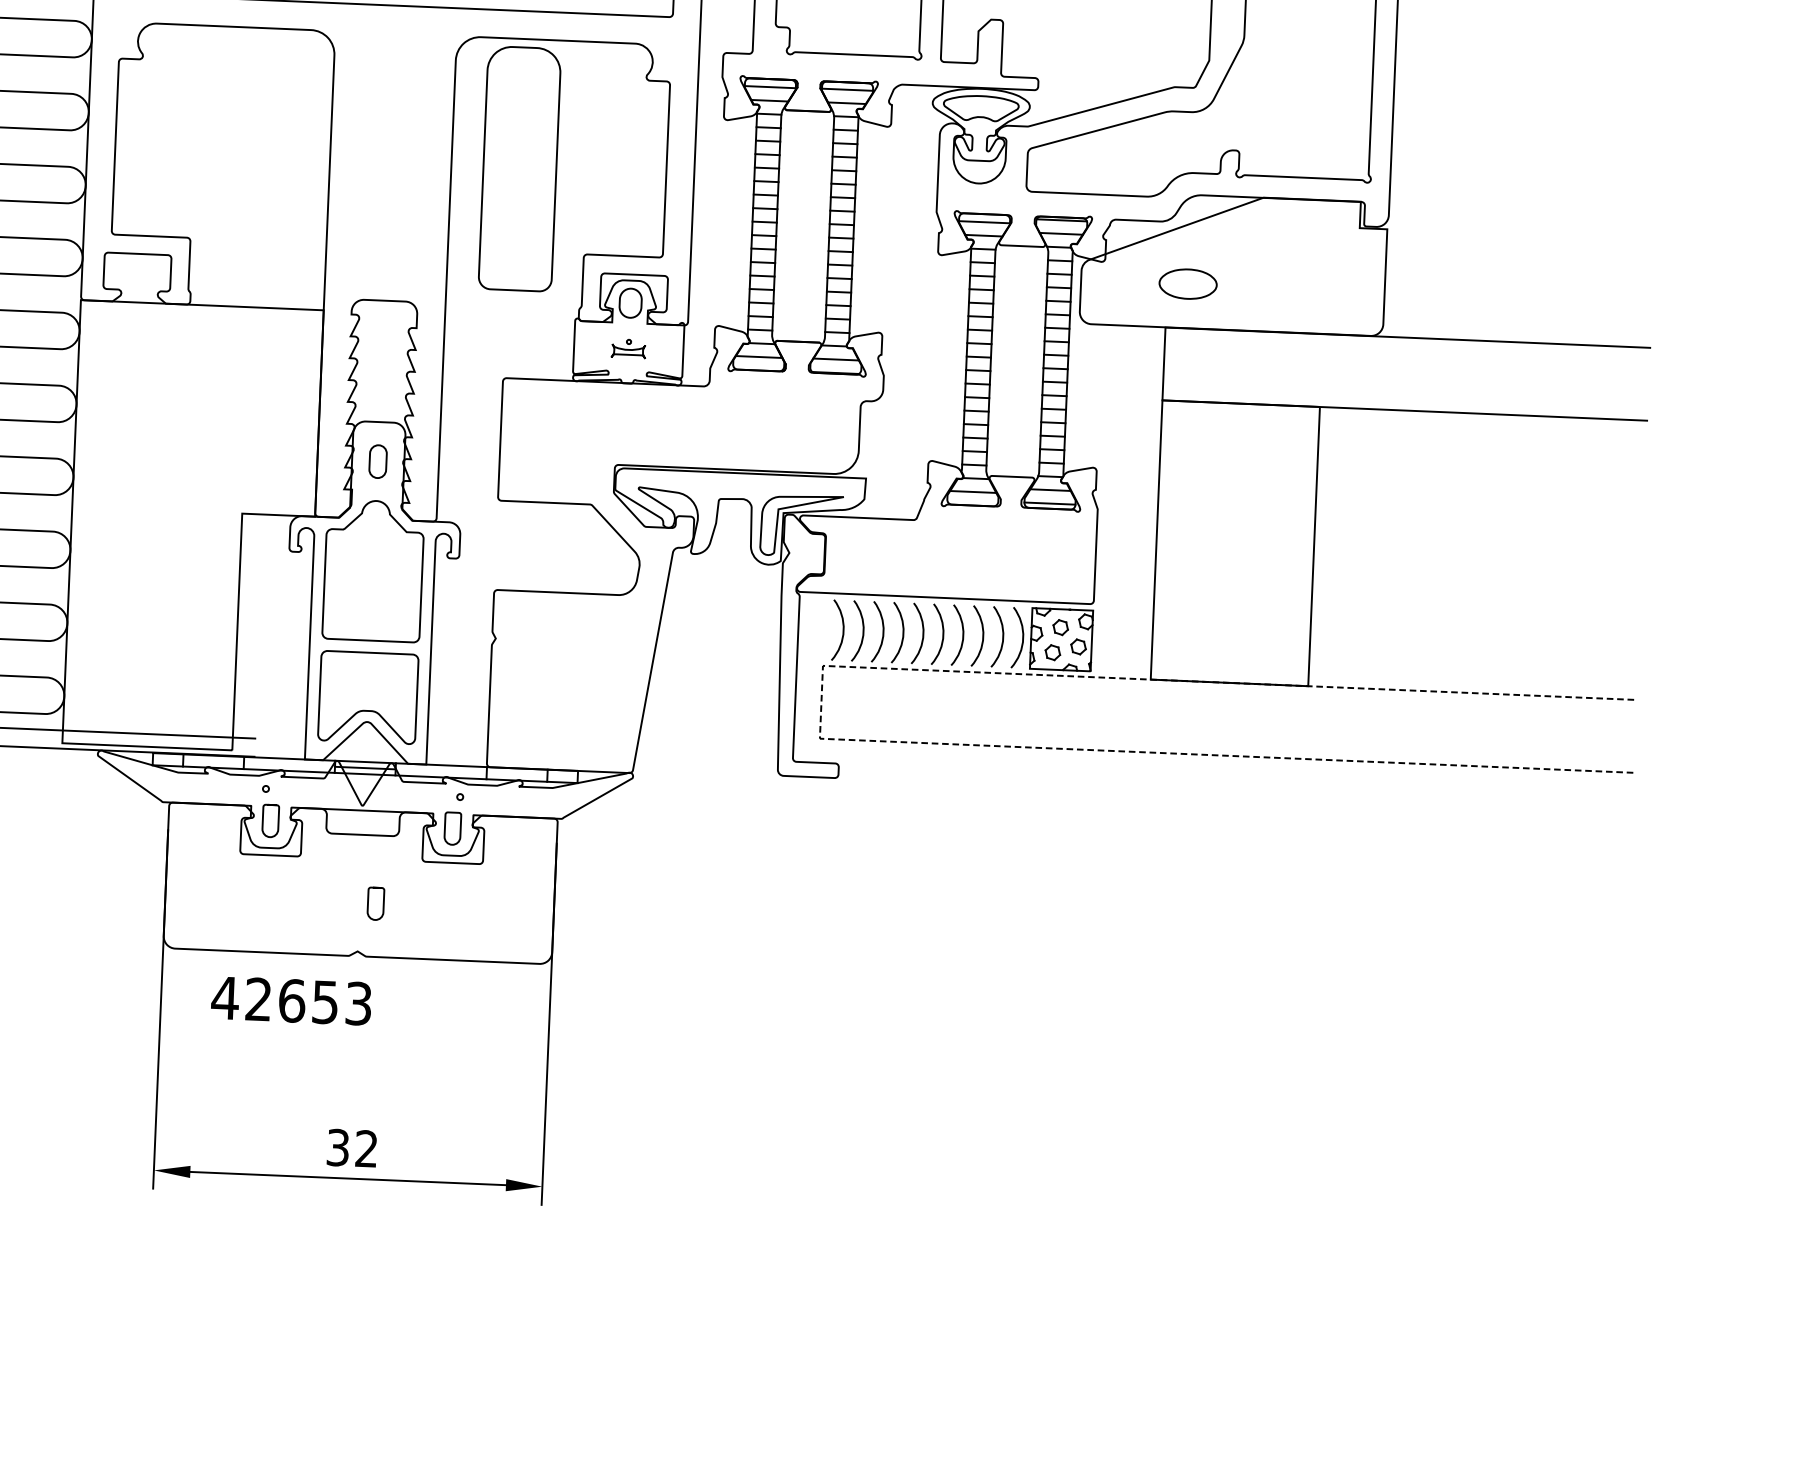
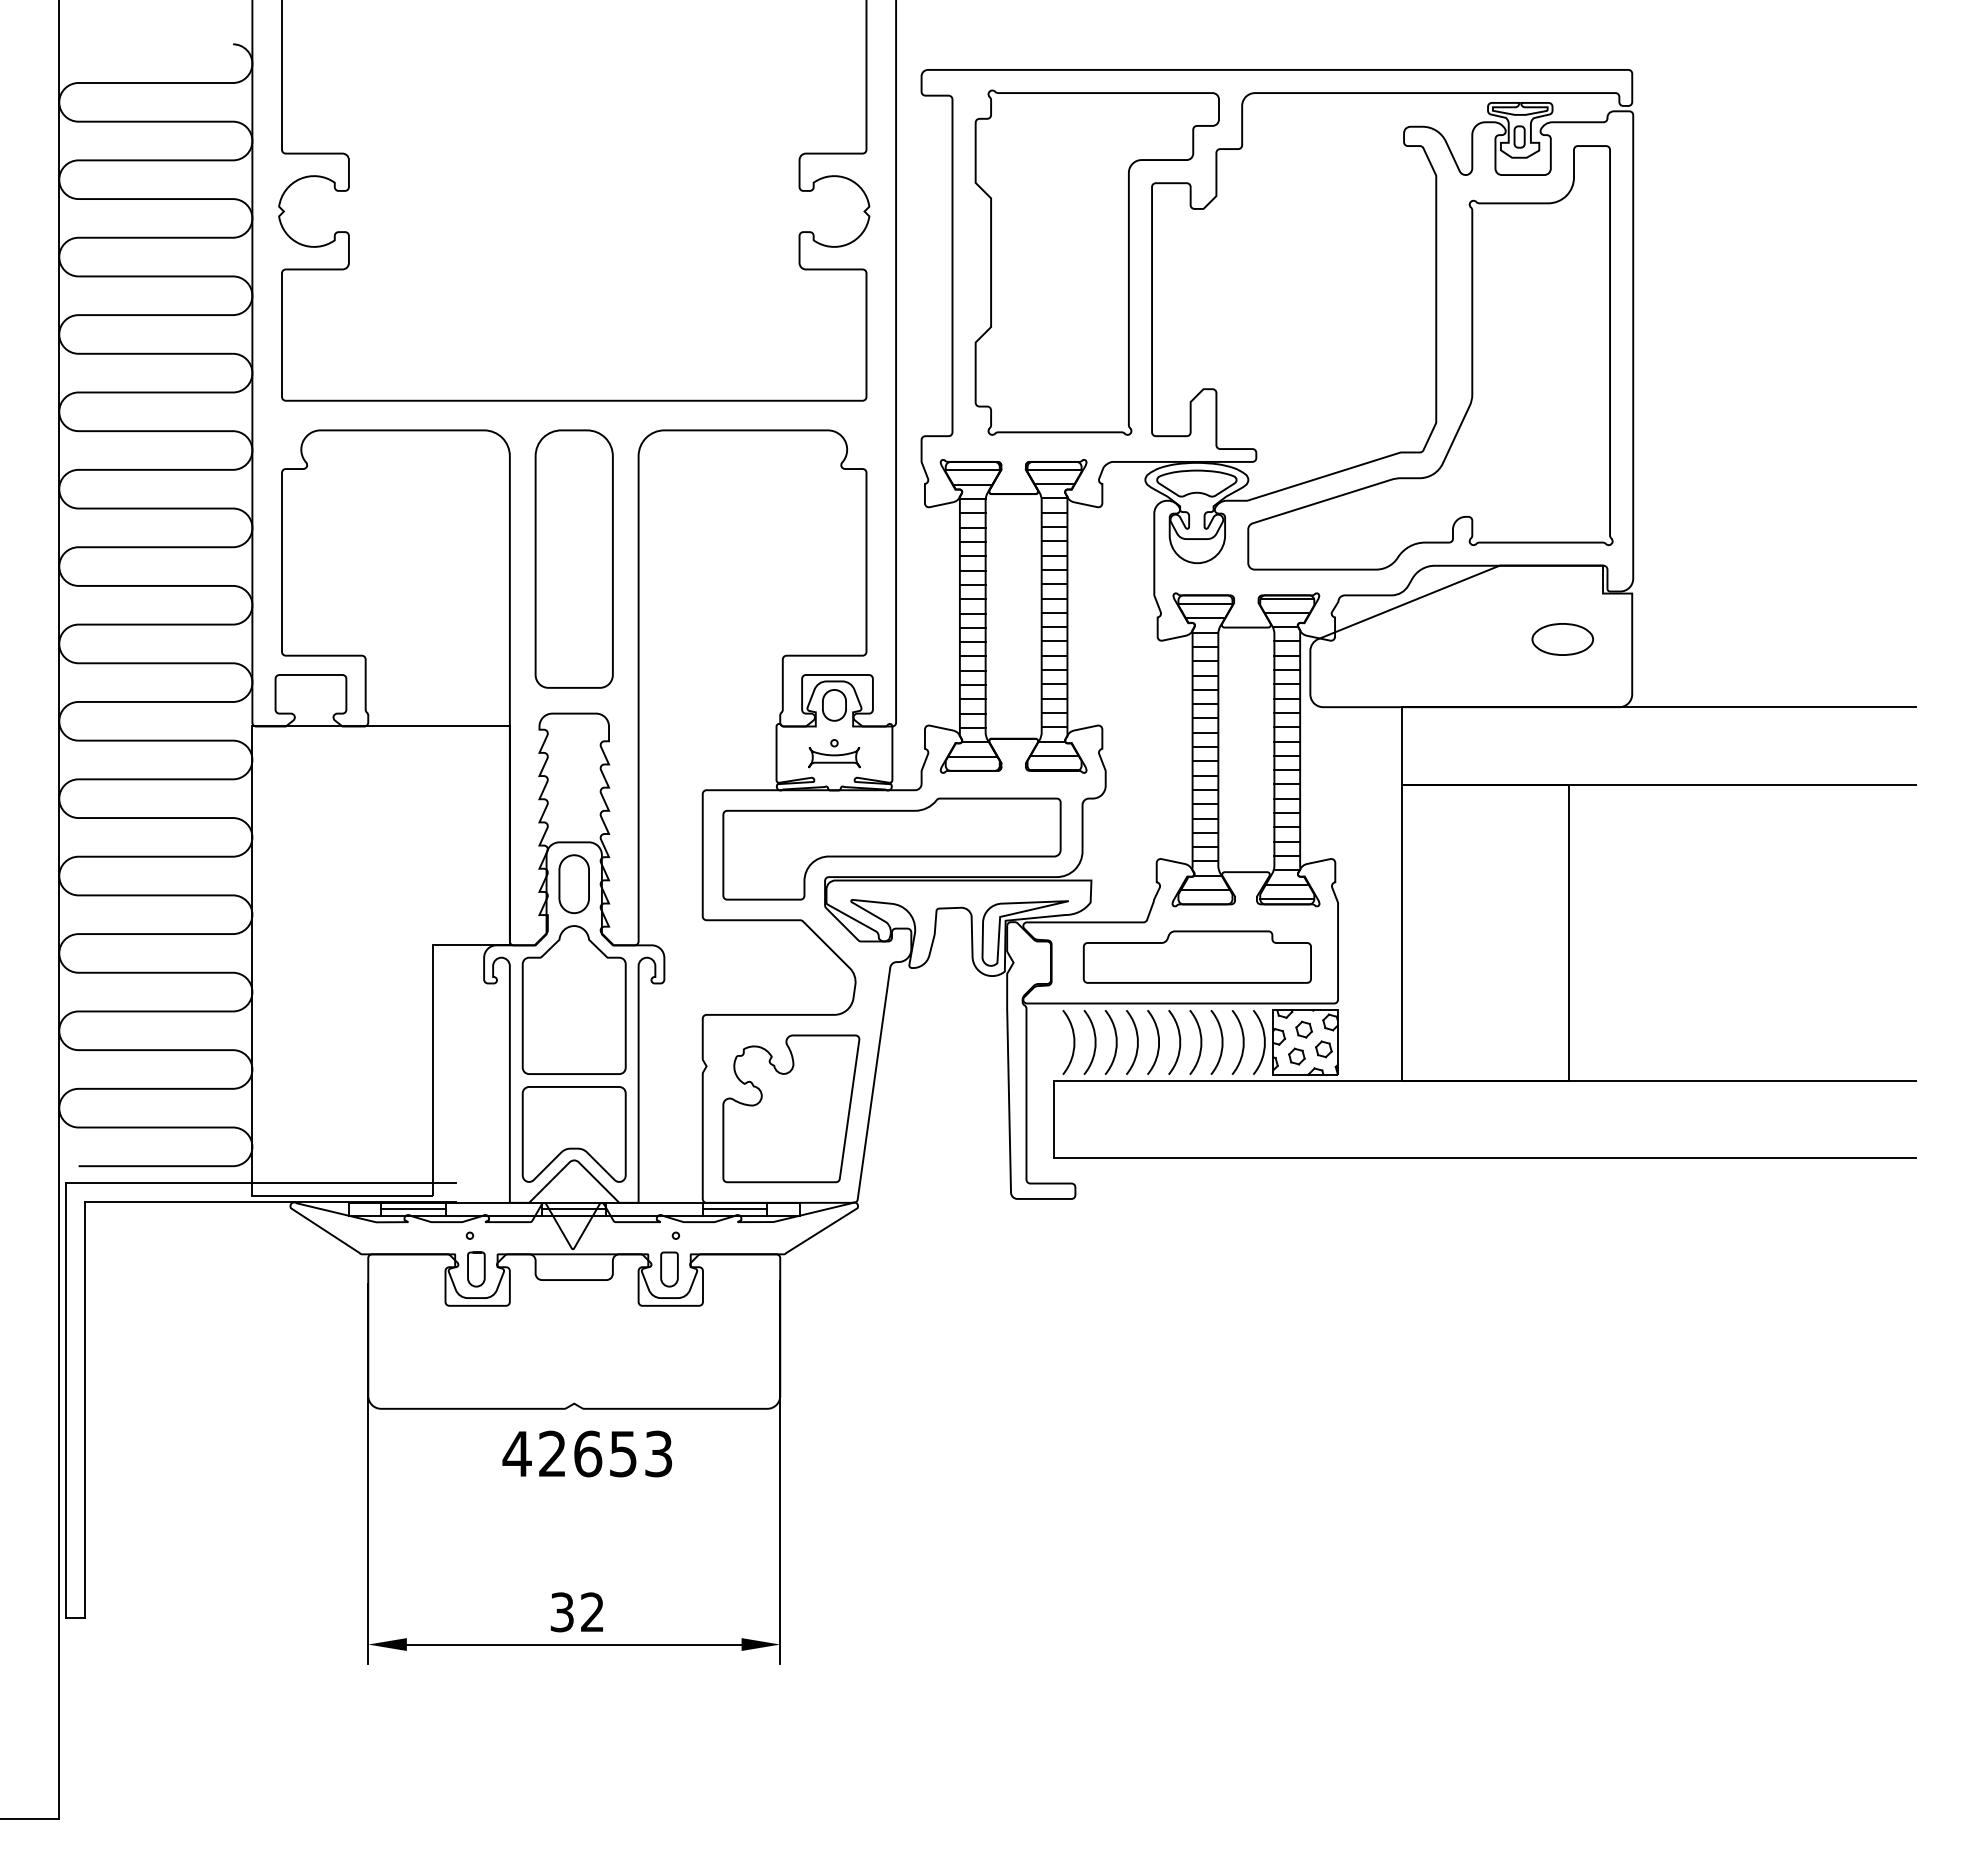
part: (519, 168) -> (573, 558), moved
part: (1187, 284) -> (1562, 639), moved
part: (628, 348) -> (834, 753), size x1.43
part: (678, 440) -> (891, 848), added
part: (377, 461) -> (573, 884), size x1.67
part: (962, 554) -> (1196, 956), added
part: (574, 681) -> (791, 1108), added
line: (821, 702) -> (1054, 1119), dashed -> solid
line: (213, 761) -> (413, 1209), added
line: (516, 774) -> (734, 1209), added
curve: (382, 904) -> (598, 1352), removed
text: (290, 1000) -> (586, 1453), moved

